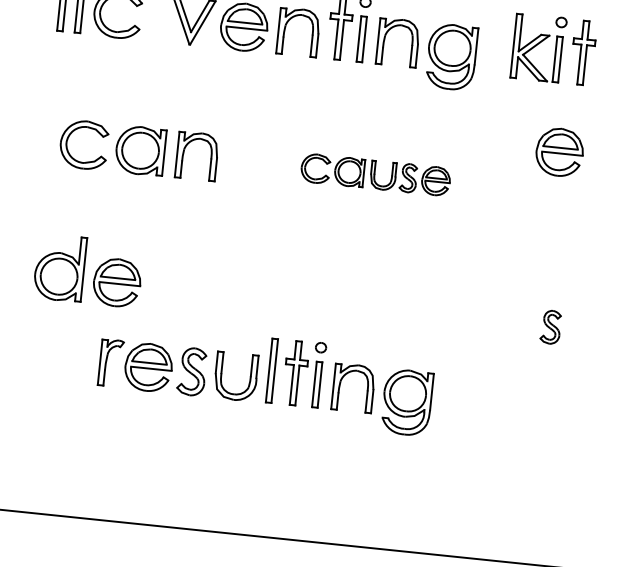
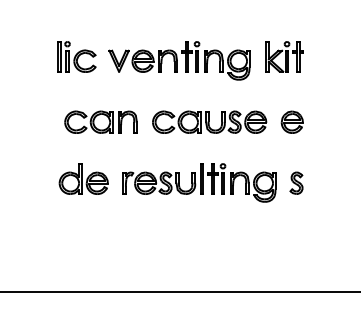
part: (558, 150) -> (291, 121), moved
part: (375, 173) -> (209, 121), size x1.67
part: (551, 325) -> (296, 182), size x1.43
part: (266, 377) -> (199, 182), moved

